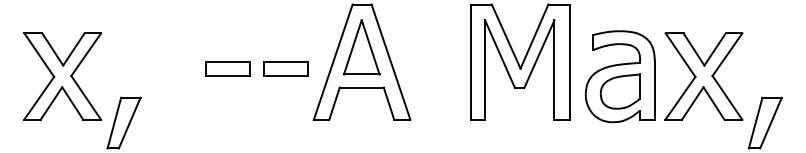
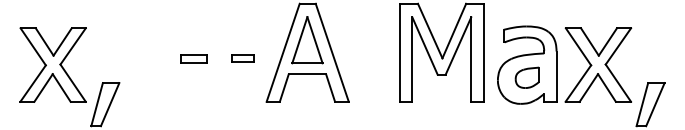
part: (227, 68) -> (193, 58), size x0.7
part: (285, 68) -> (242, 58), size x0.6
part: (620, 91) -> (527, 77), size x0.7

